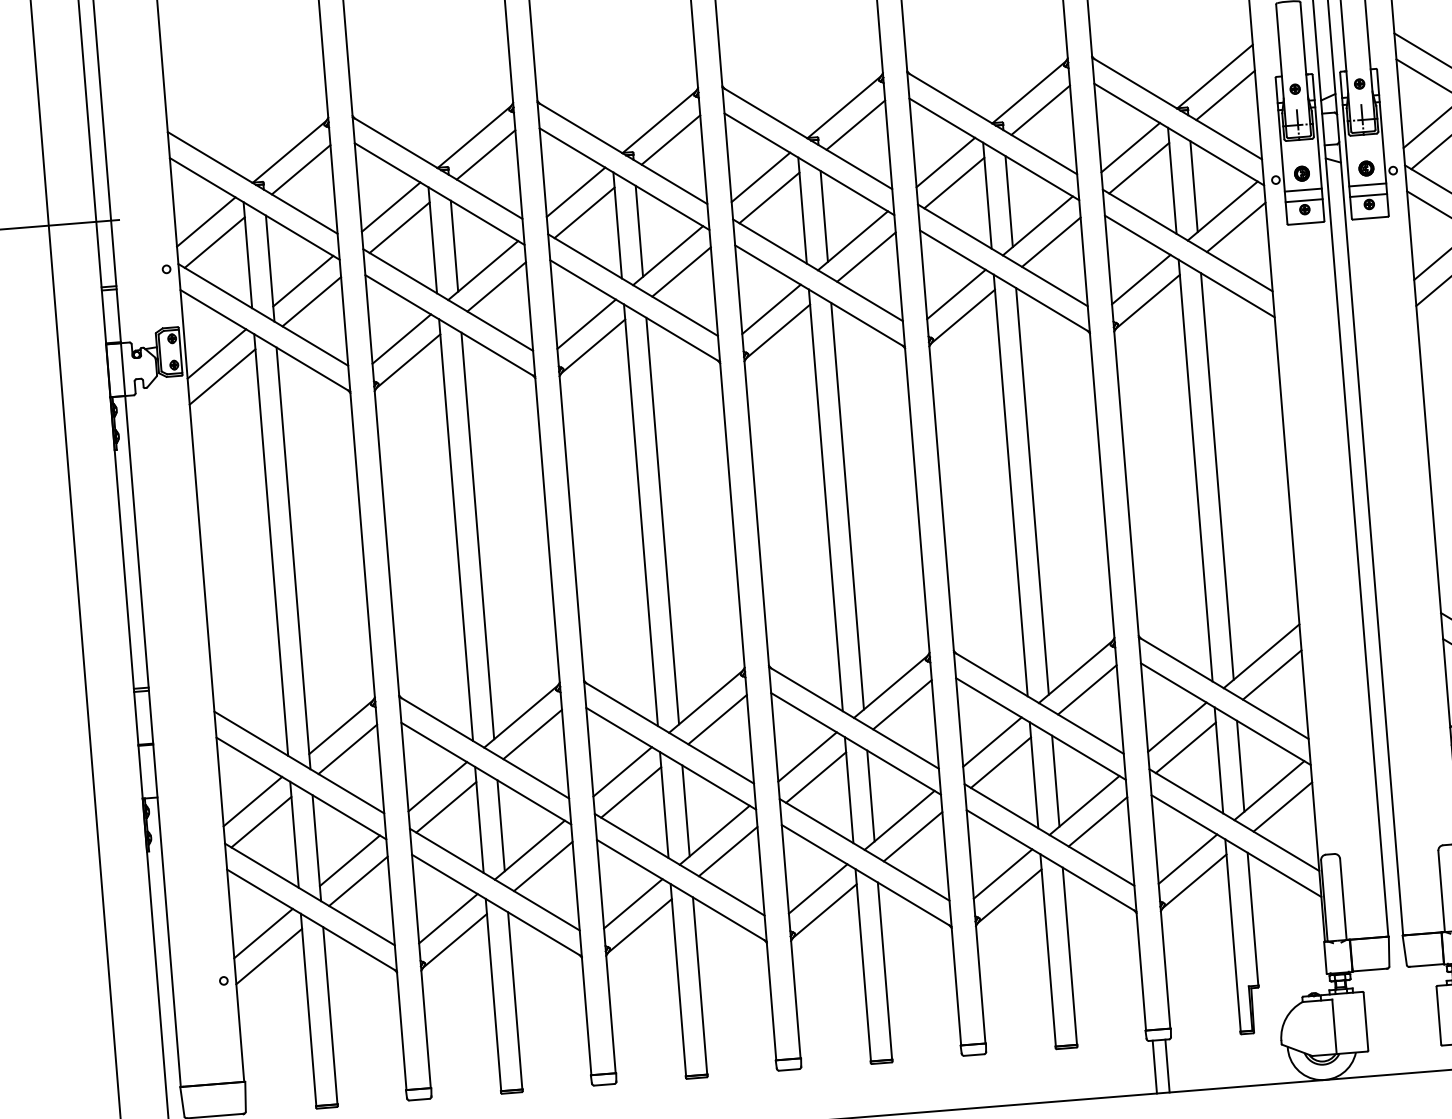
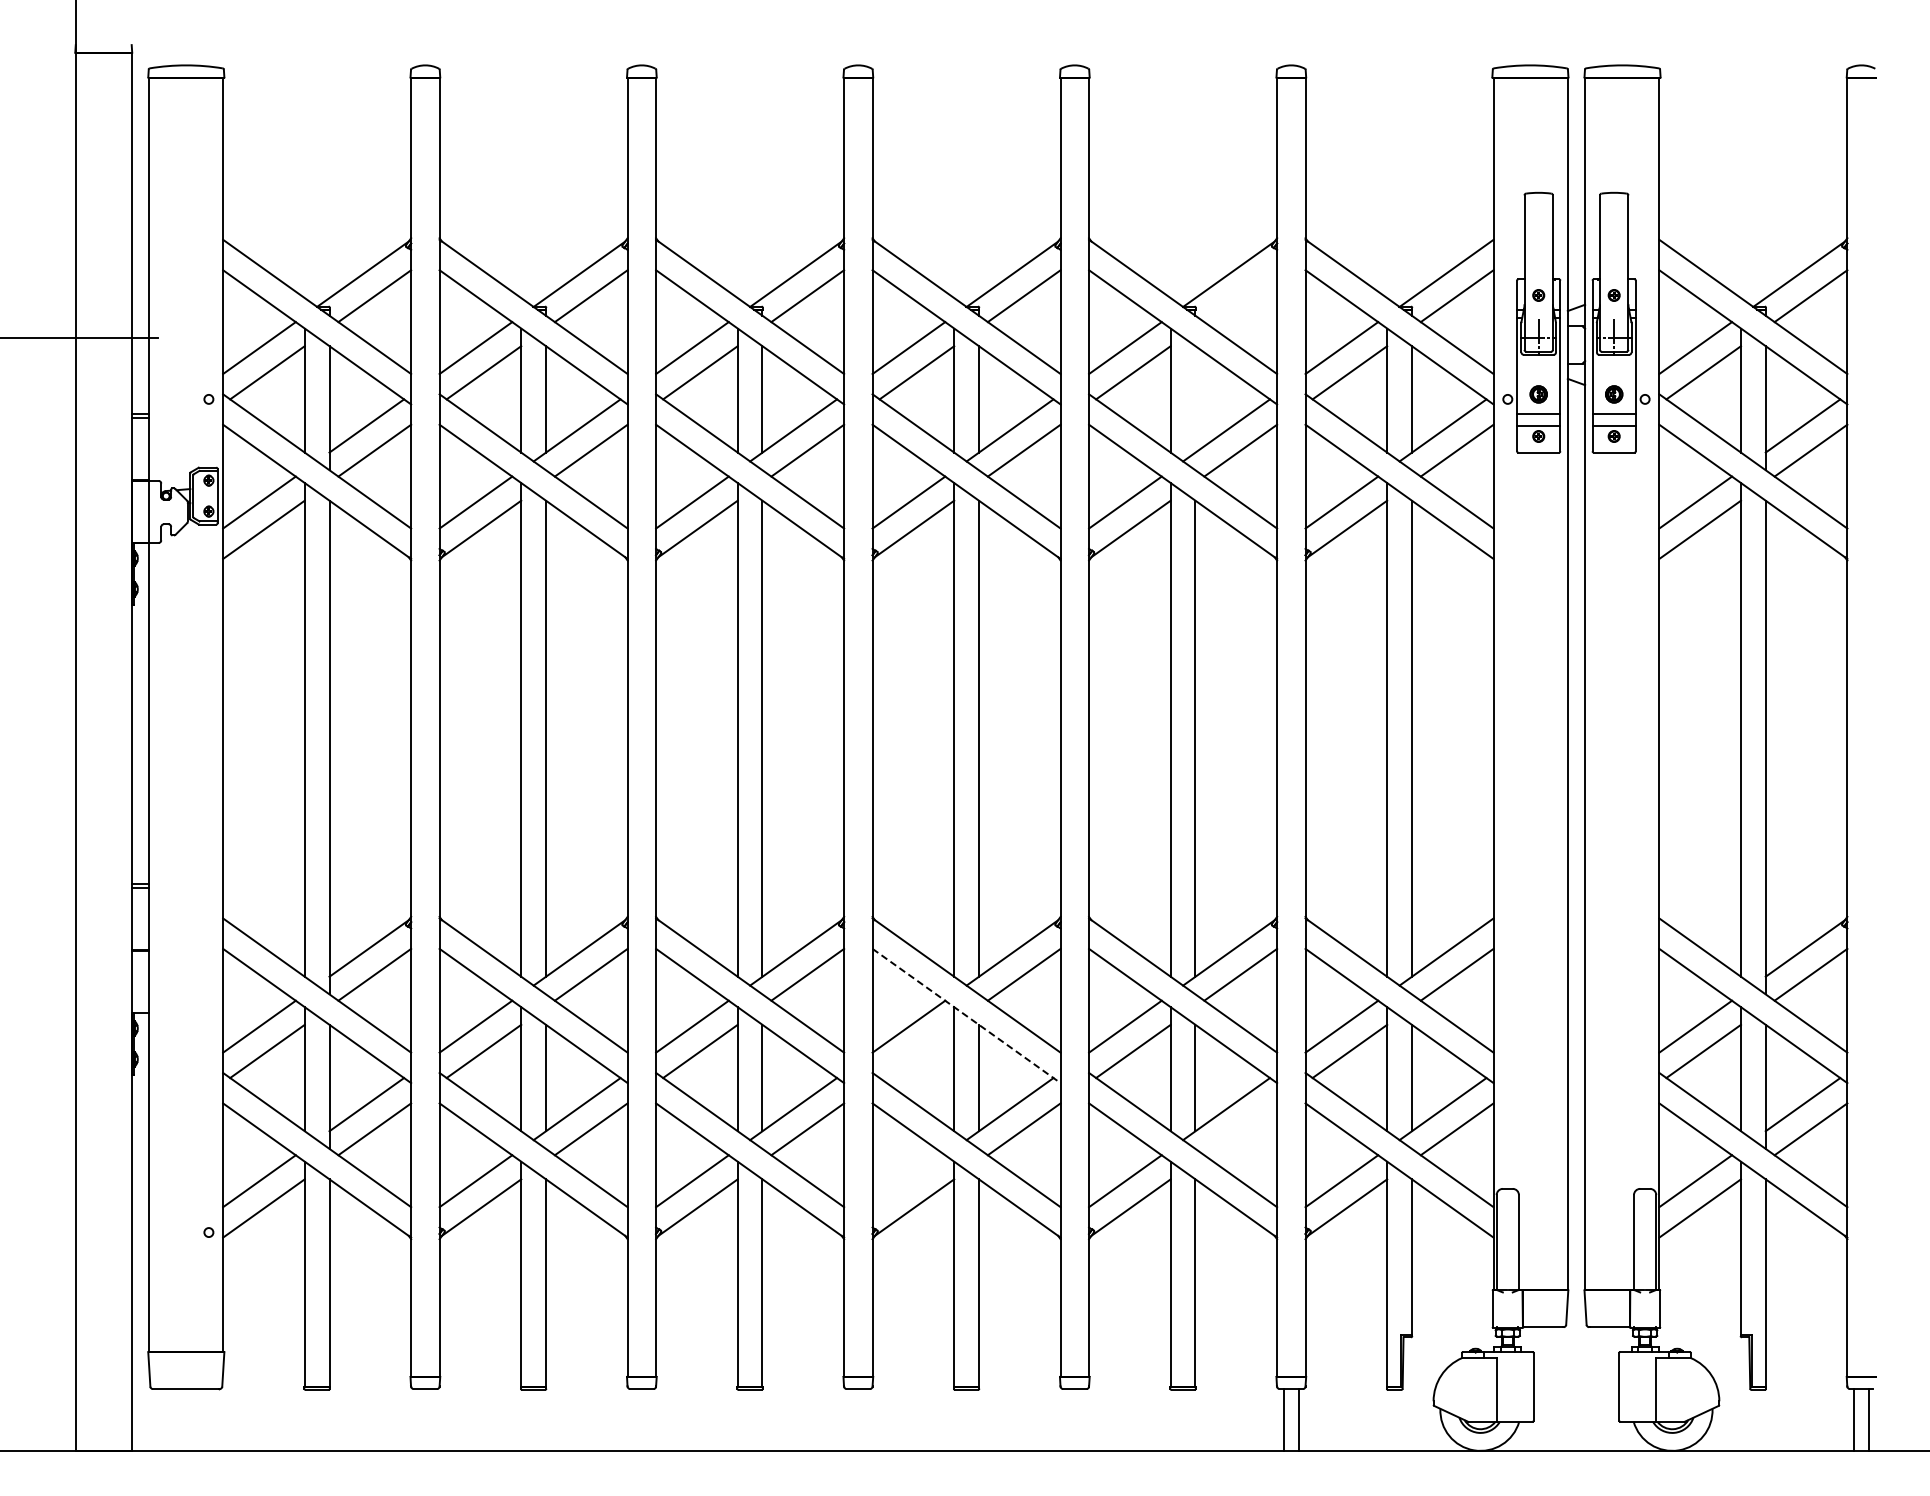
line: (1040, 110) -> (1240, 296), removed
line: (1009, 201) -> (1195, 399), removed
line: (856, 744) -> (966, 1016), solid -> dashed
line: (815, 777) -> (916, 1051), removed
line: (1097, 822) -> (1240, 1129), removed
line: (817, 889) -> (908, 1181), removed

